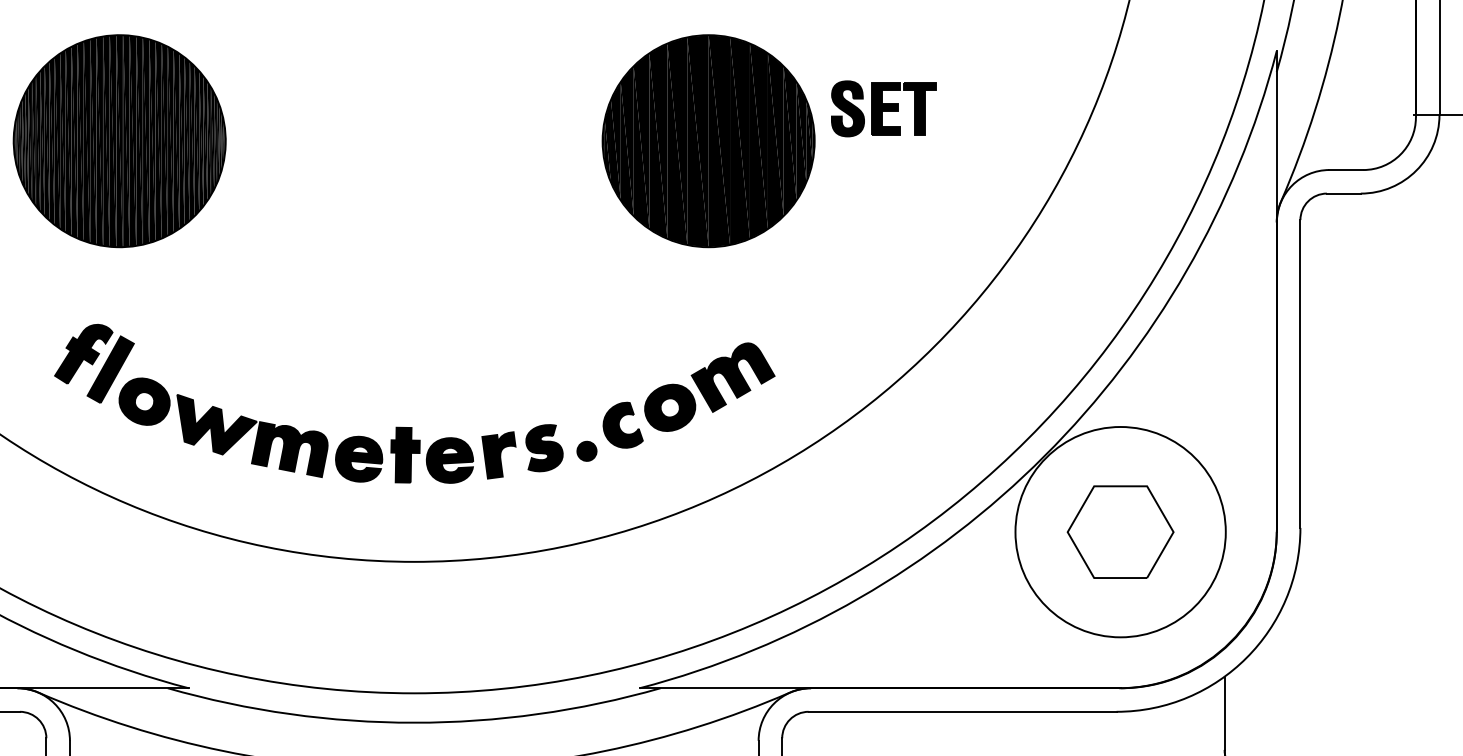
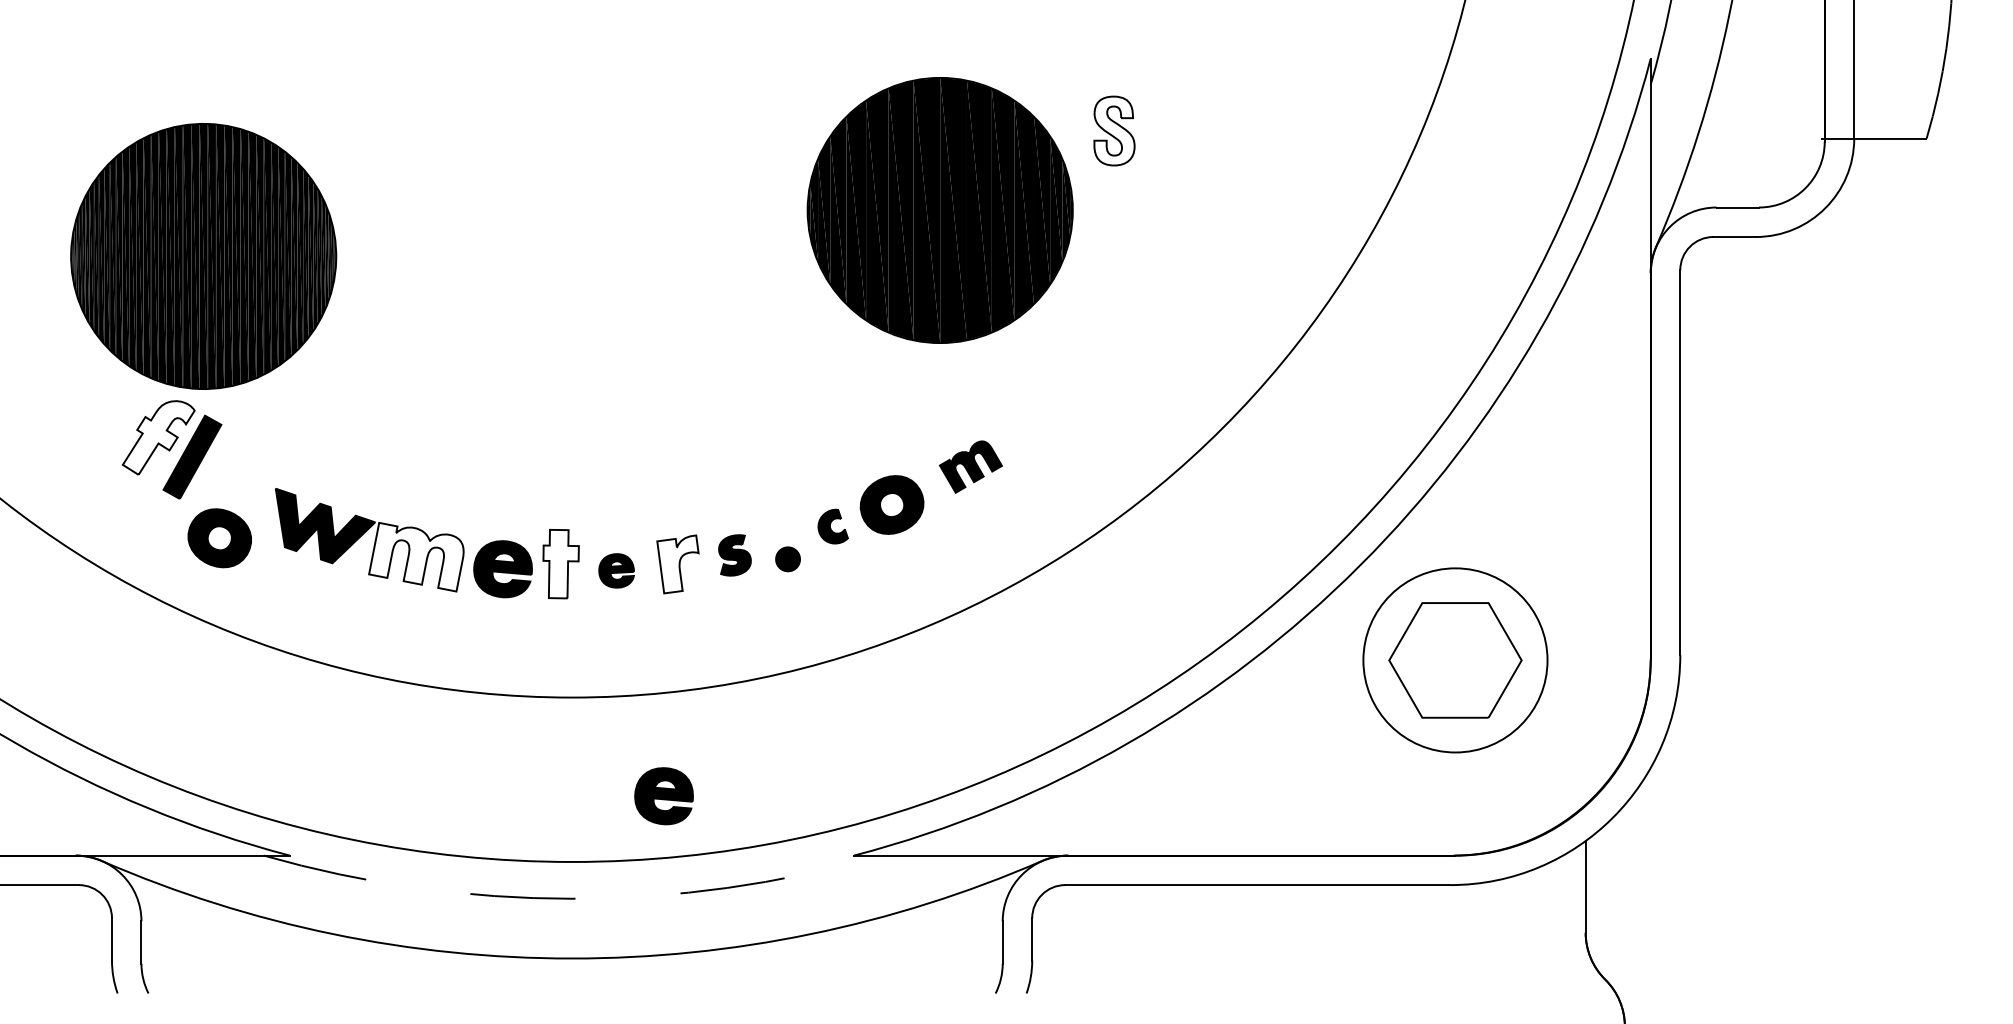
fill: (848, 108) -> (1114, 130), removed
part: (898, 108) -> (1177, 130), removed
part: (119, 141) -> (203, 256), moved
part: (708, 141) -> (939, 210), moved
fill: (83, 353) -> (158, 437), removed
part: (732, 377) -> (970, 466), size x0.6
part: (144, 401) -> (219, 538), moved
part: (622, 425) -> (832, 526), size x0.6
part: (544, 448) -> (734, 555), size x0.7
fill: (289, 449) -> (416, 556), removed
fill: (405, 454) -> (560, 563), removed
fill: (498, 455) -> (677, 564), removed
part: (449, 460) -> (616, 570), size x0.6
circle: (1119, 531) -> (1454, 659), size x0.7
part: (487, 640) -> (663, 796), added
arc: (413, 722) -> (571, 898), solid -> dashed

